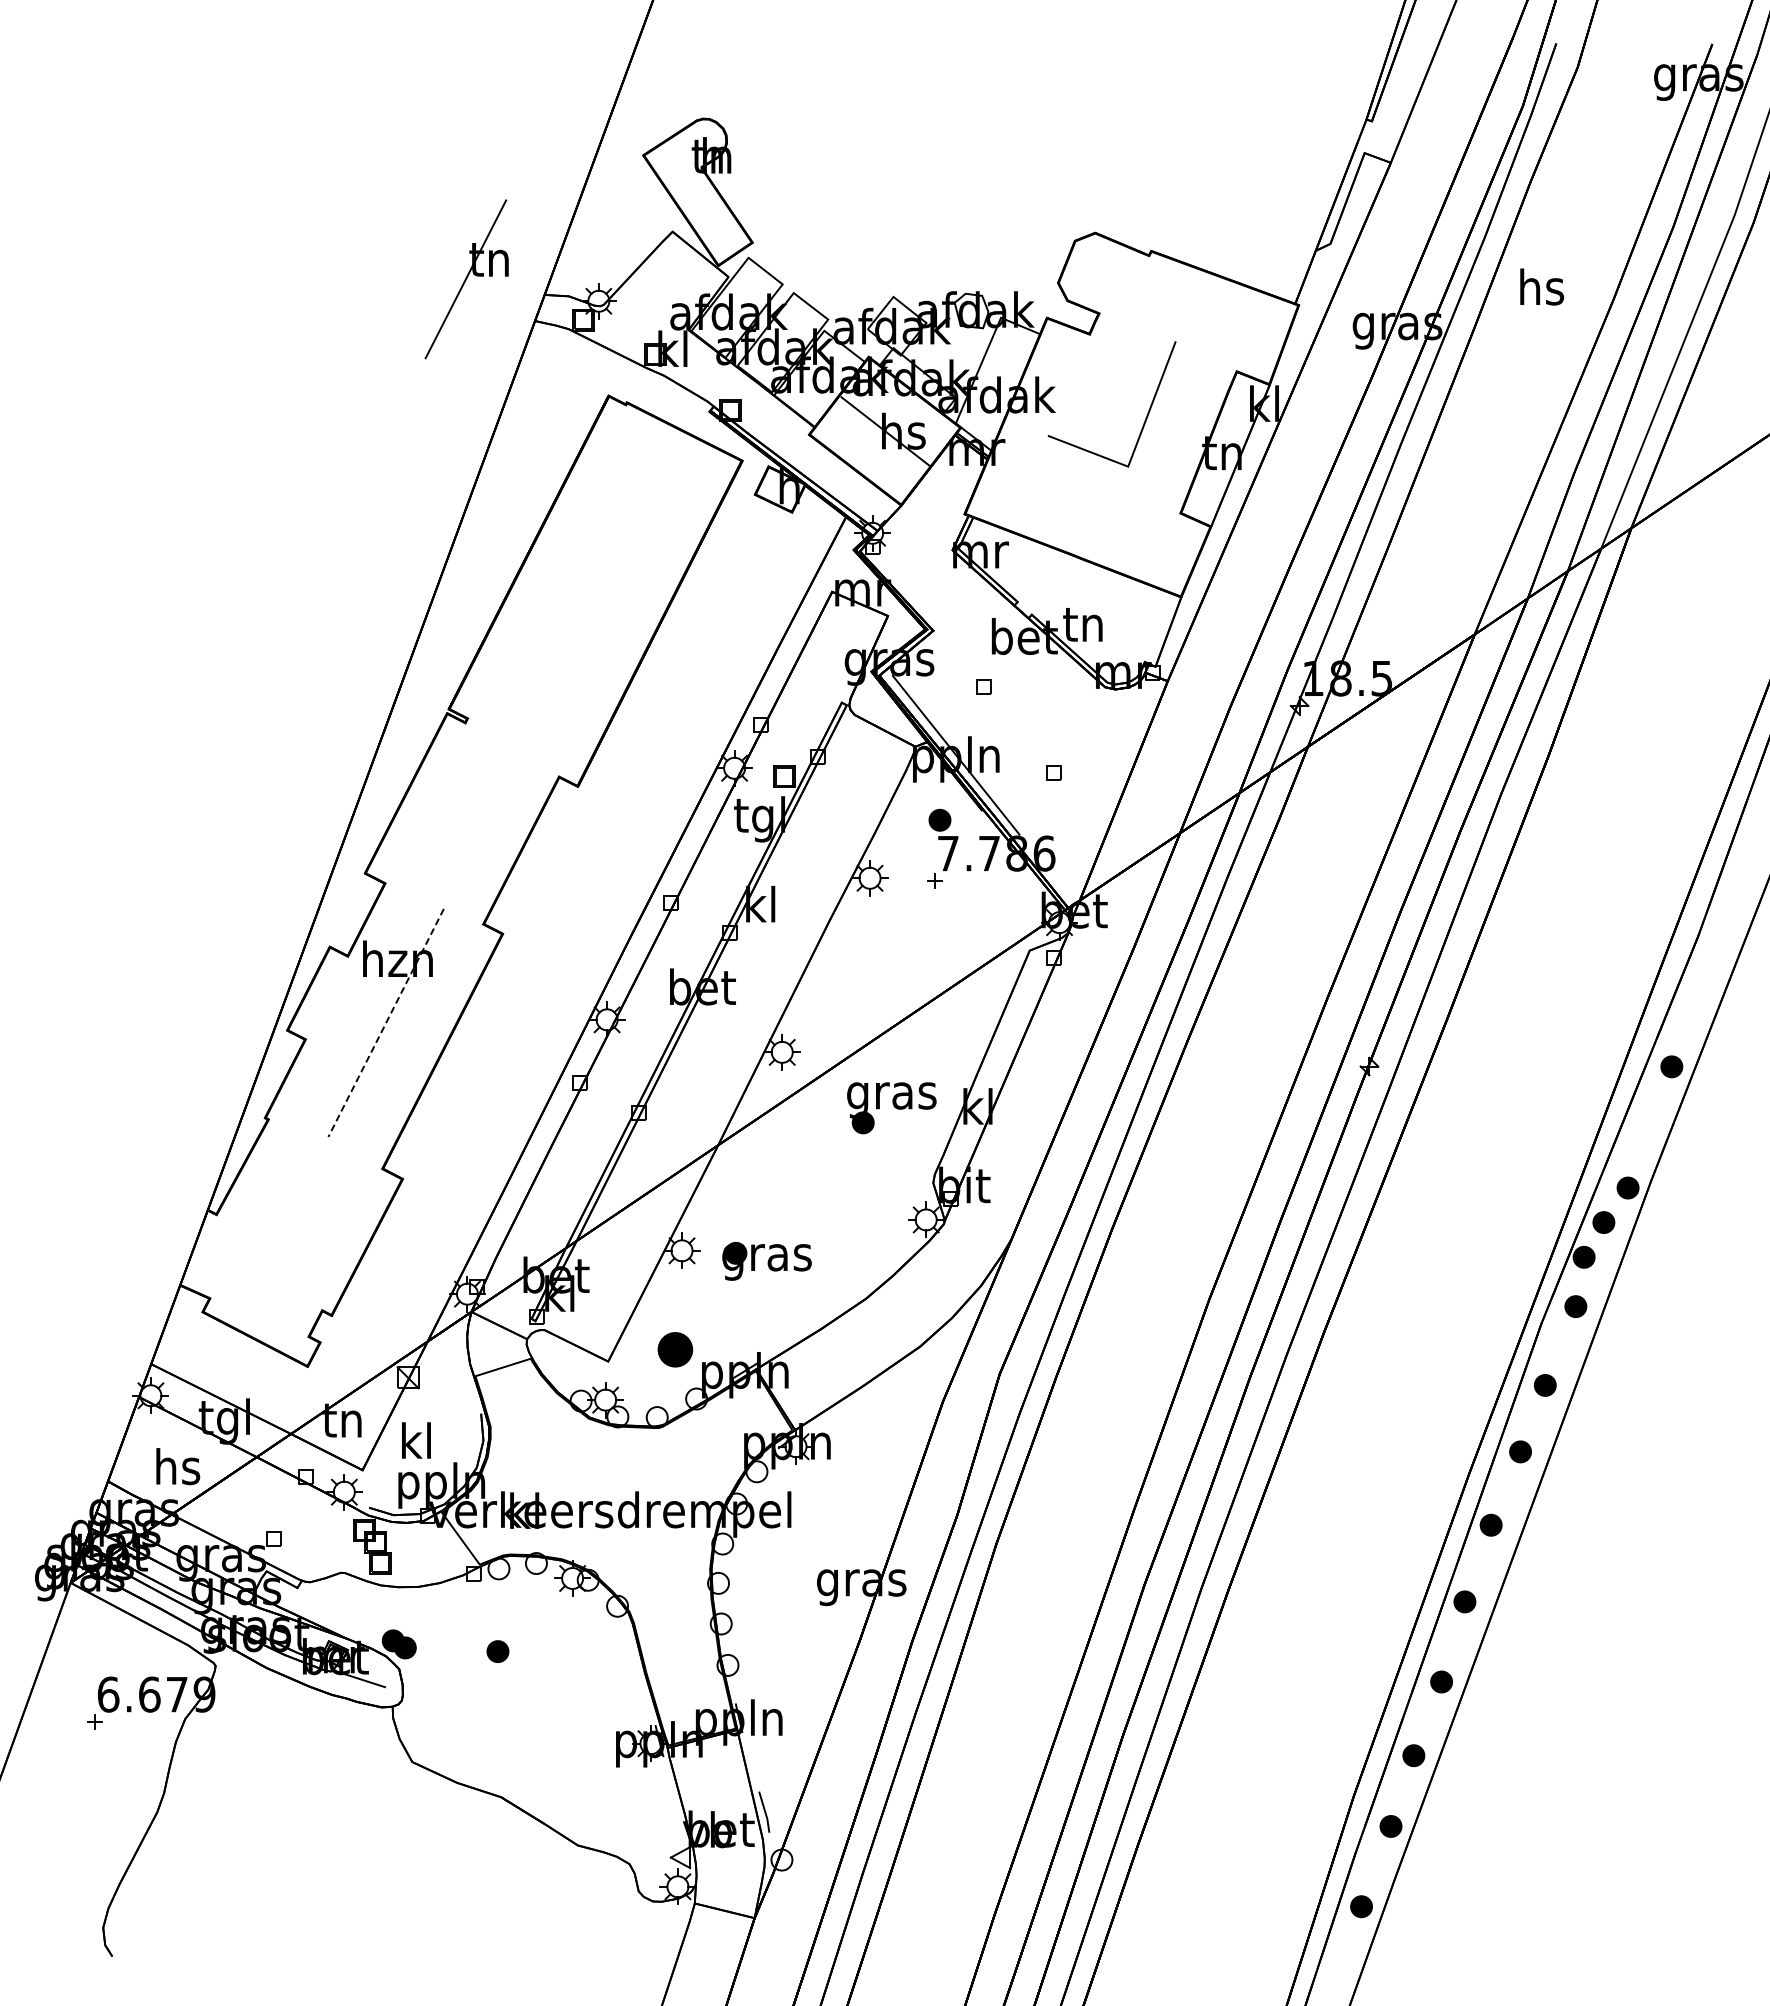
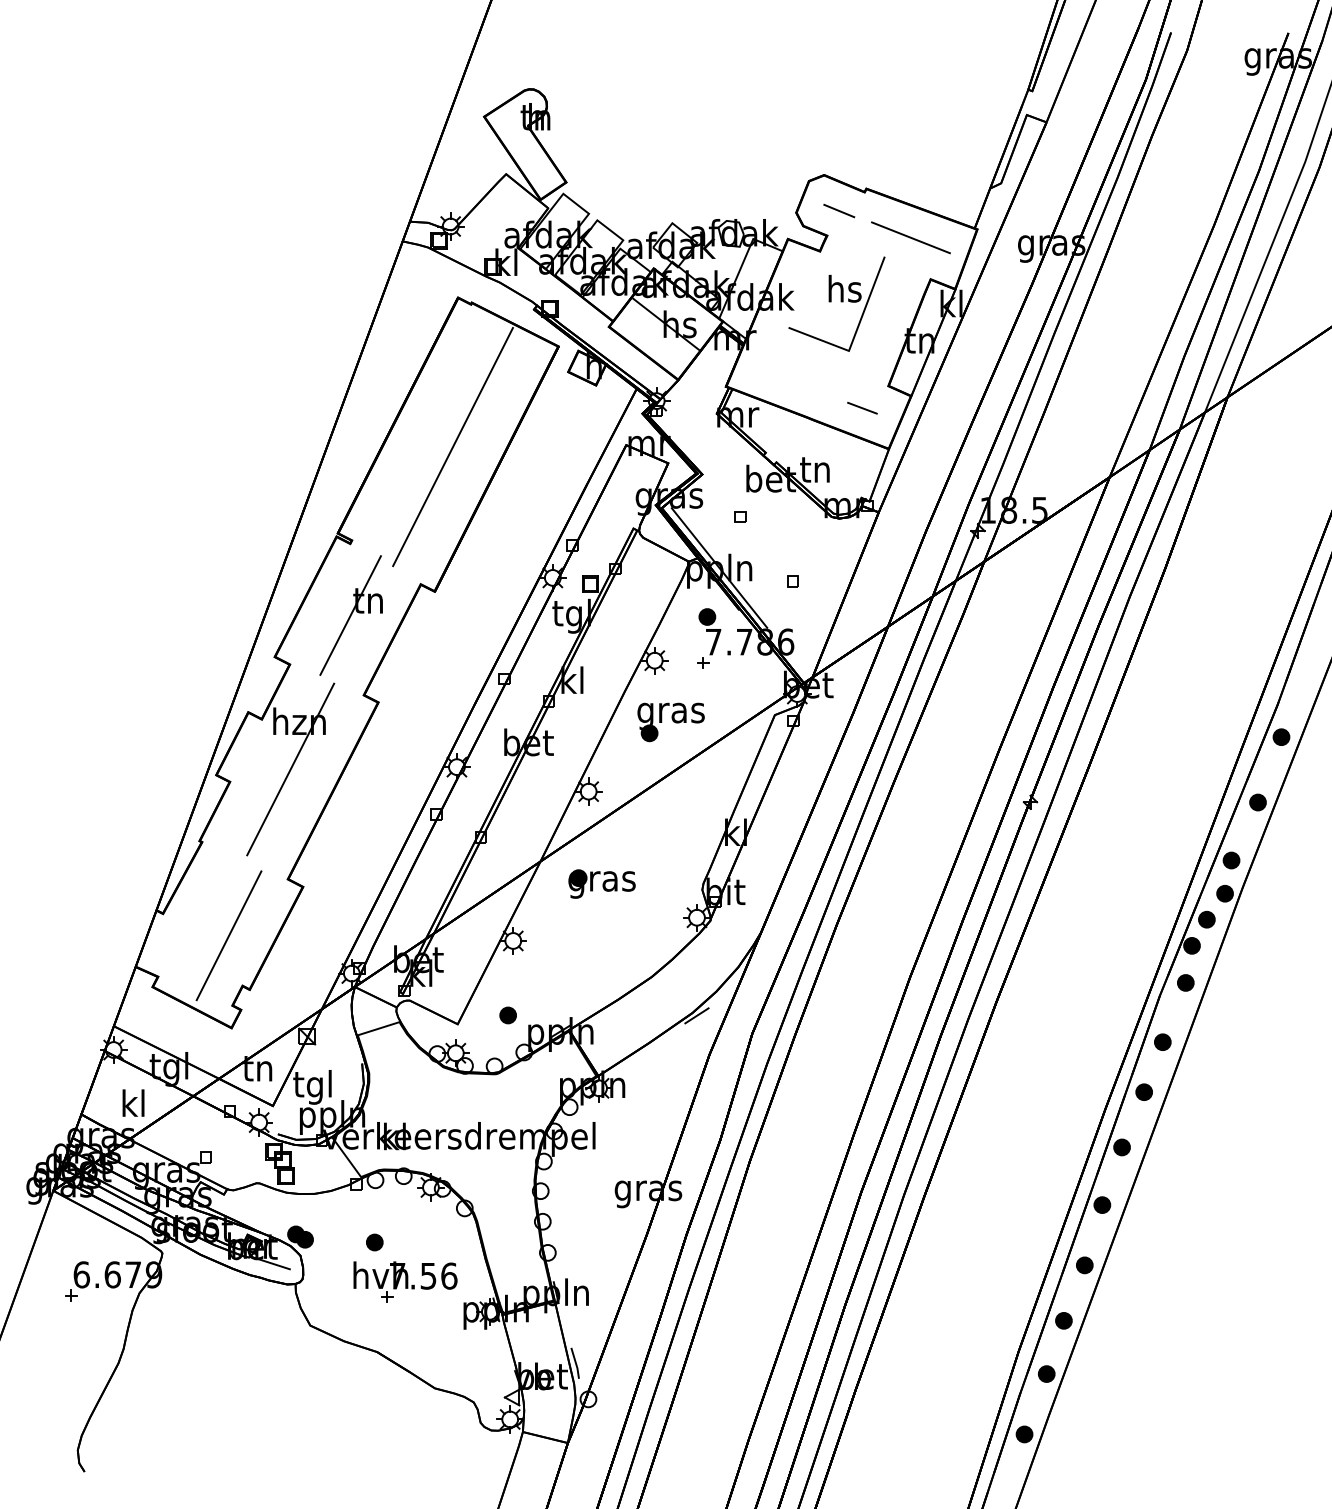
part: (466, 279) -> (351, 615), moved
line: (1115, 280) -> (839, 210), added
text: (1541, 286) -> (844, 288), moved
line: (1210, 315) -> (910, 237), added
line: (1146, 542) -> (862, 408), added
line: (601, 594) -> (452, 447), added
part: (1702, 979) -> (1281, 736), added
line: (386, 1022) -> (290, 769), dashed -> solid
part: (891, 1108) -> (670, 722), moved
part: (1636, 1143) -> (1231, 860), added
line: (304, 1243) -> (229, 935), added
part: (766, 1261) -> (601, 884), moved
part: (674, 1349) -> (507, 1015), size x0.62
line: (925, 1350) -> (696, 1015), added
text: (414, 1445) -> (311, 1087), kl -> tgl
text: (178, 1466) -> (134, 1103), hs -> kl
part: (538, 1703) -> (405, 1281), added

